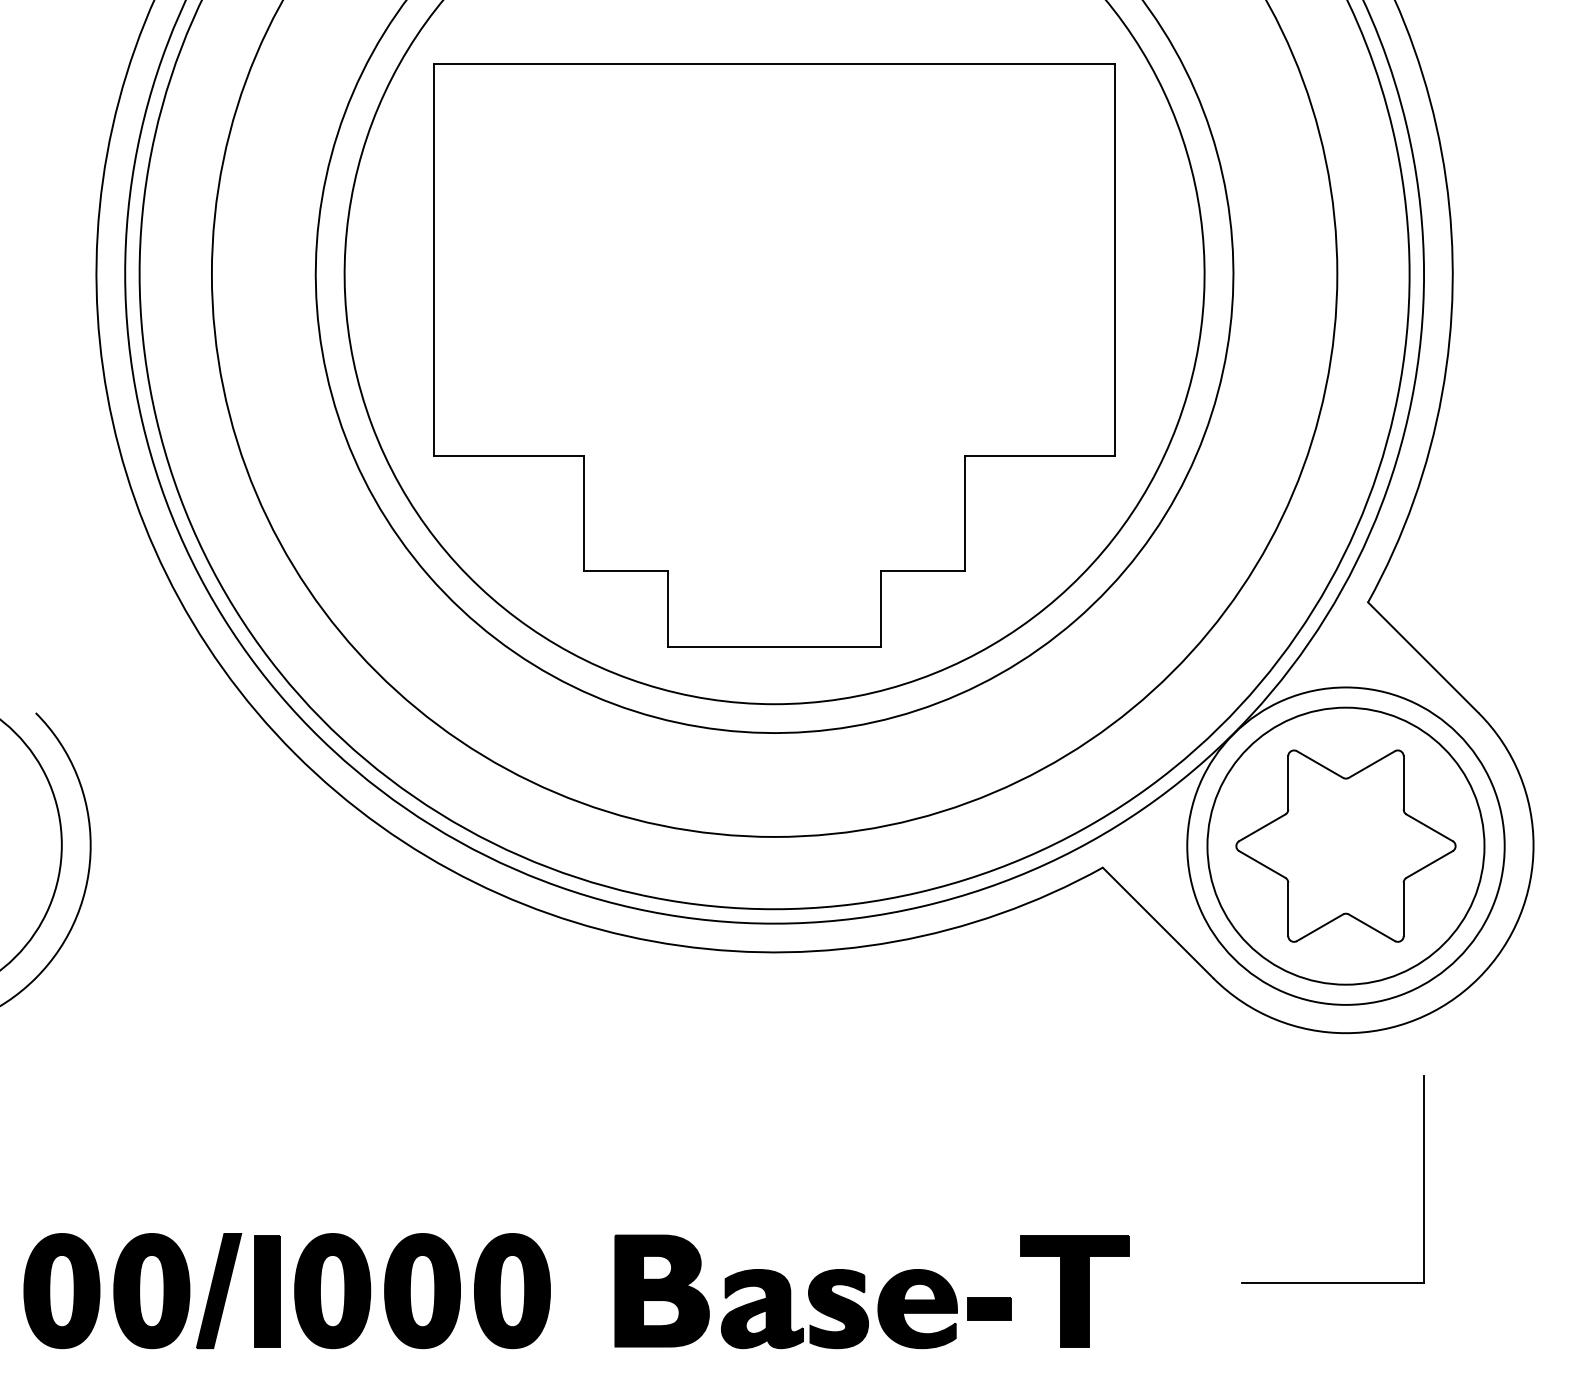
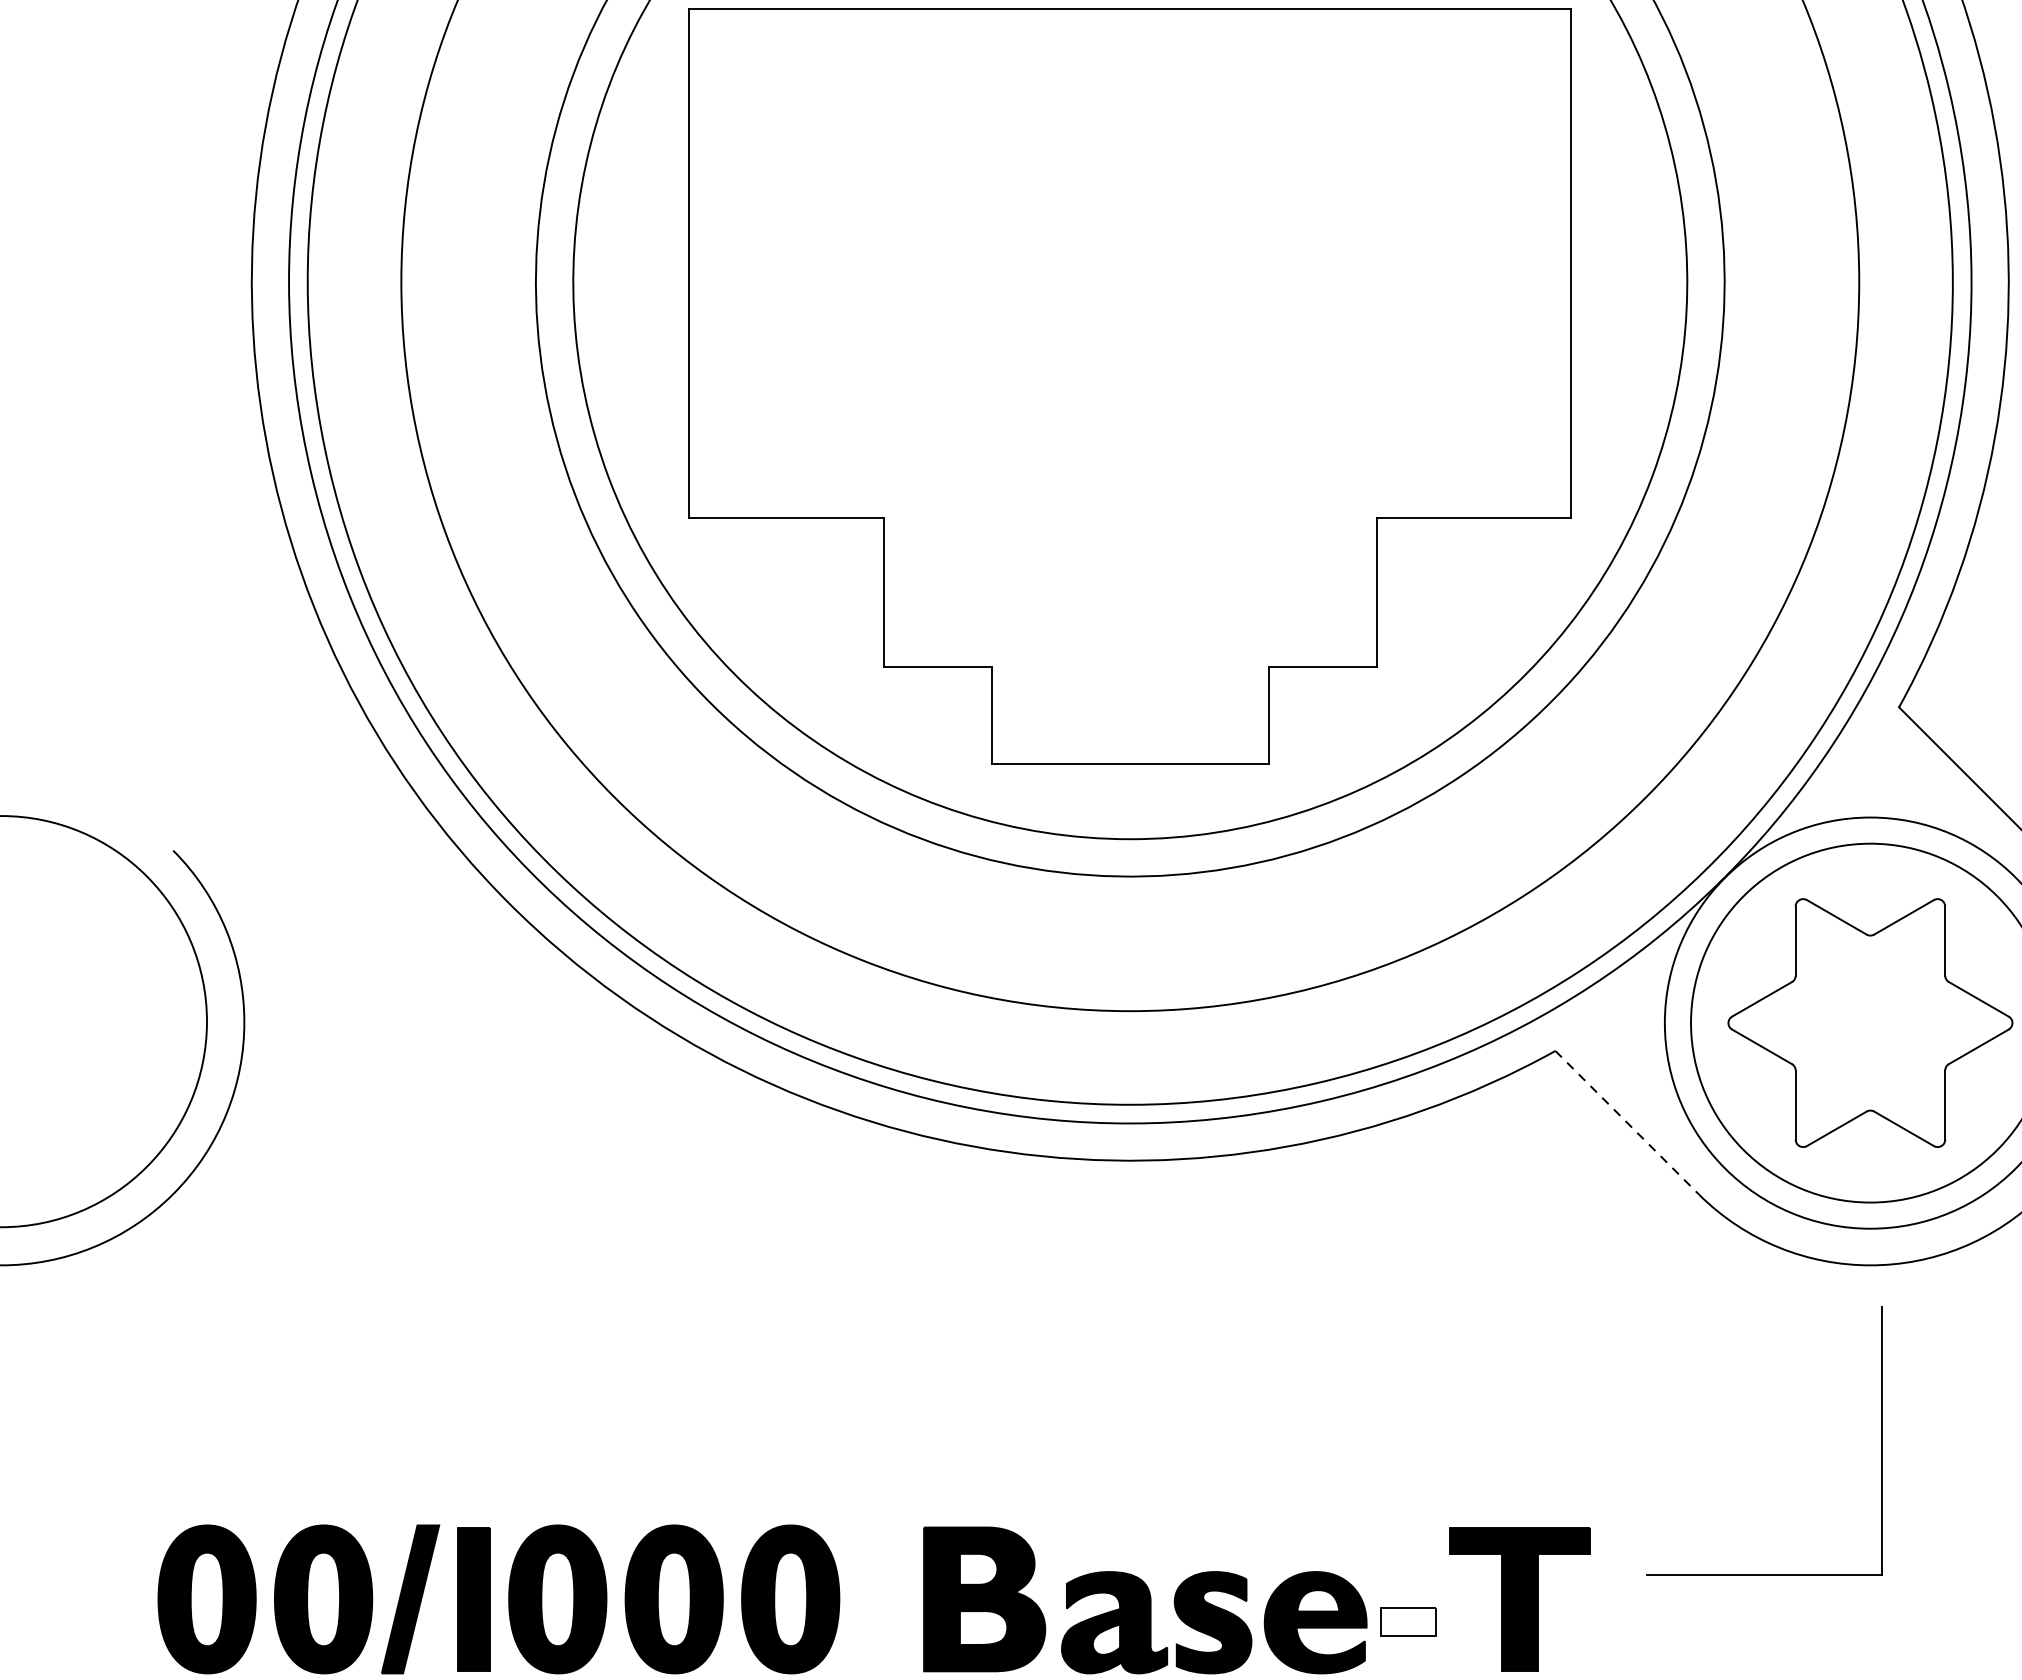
line: (1158, 923) -> (1627, 1123), solid -> dashed
part: (1423, 1179) -> (1881, 1440), moved
fill: (989, 1308) -> (1408, 1622), removed

